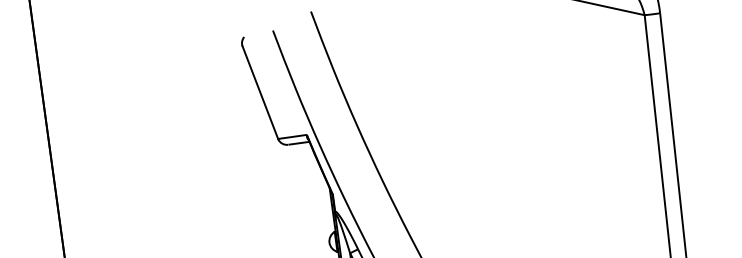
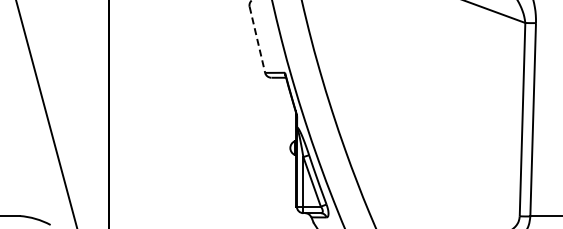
line: (260, 92) -> (257, 39), solid -> dashed

